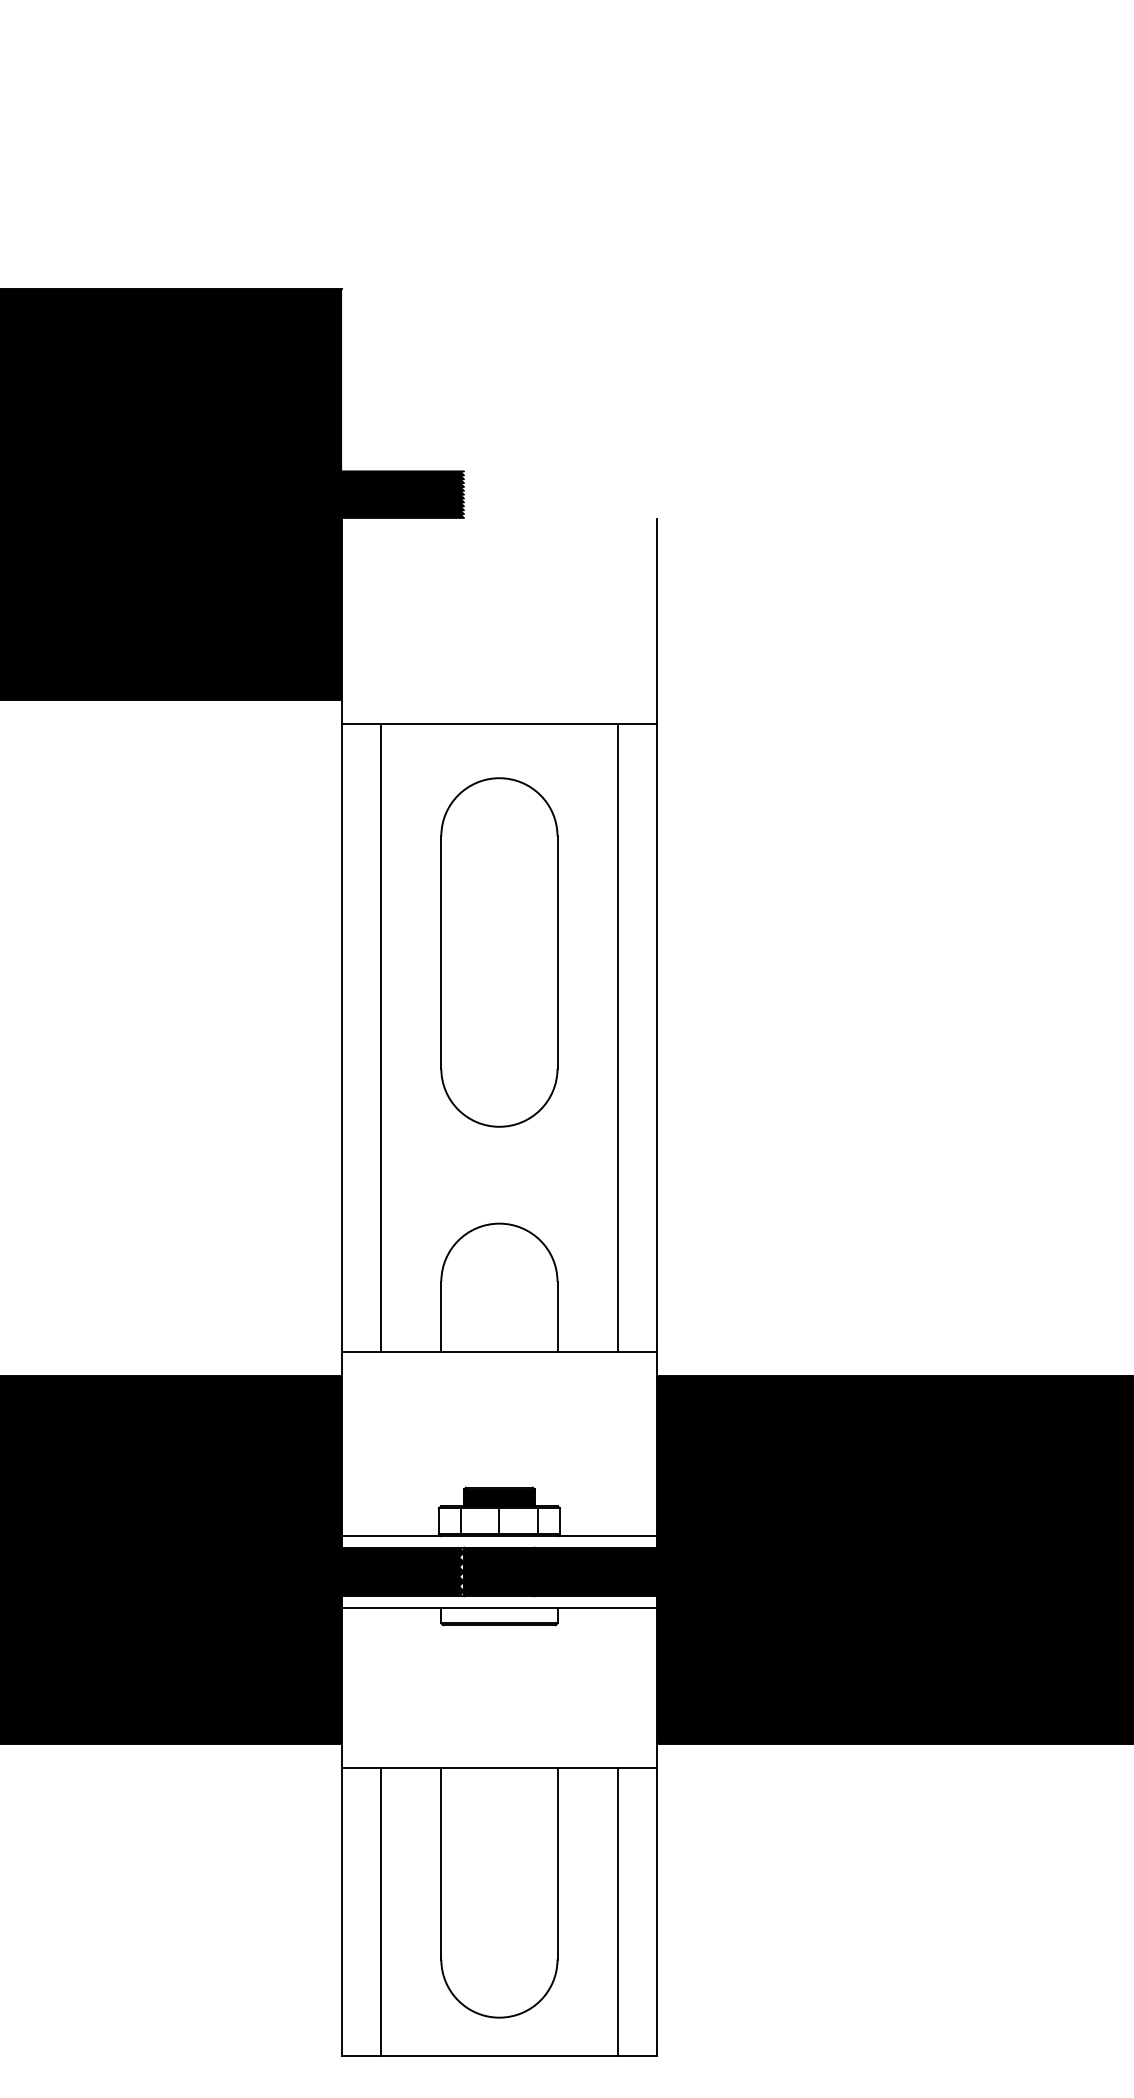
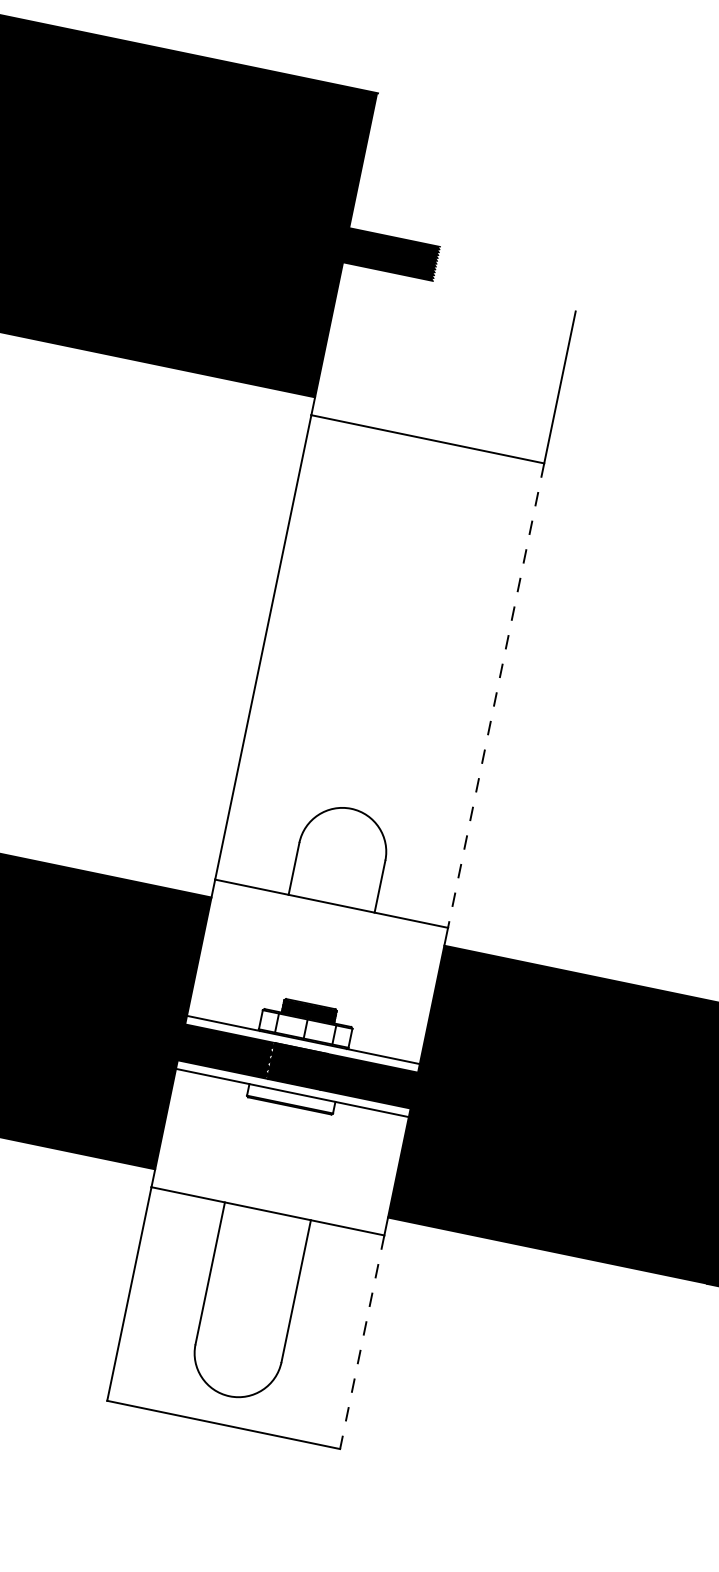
part: (499, 952) -> (392, 608), removed
line: (380, 1037) -> (291, 652), removed
line: (618, 1037) -> (467, 689), removed
line: (656, 1038) -> (495, 695), solid -> dashed
line: (380, 1911) -> (157, 1299), removed
line: (618, 1911) -> (334, 1335), removed
line: (656, 1912) -> (361, 1342), solid -> dashed

